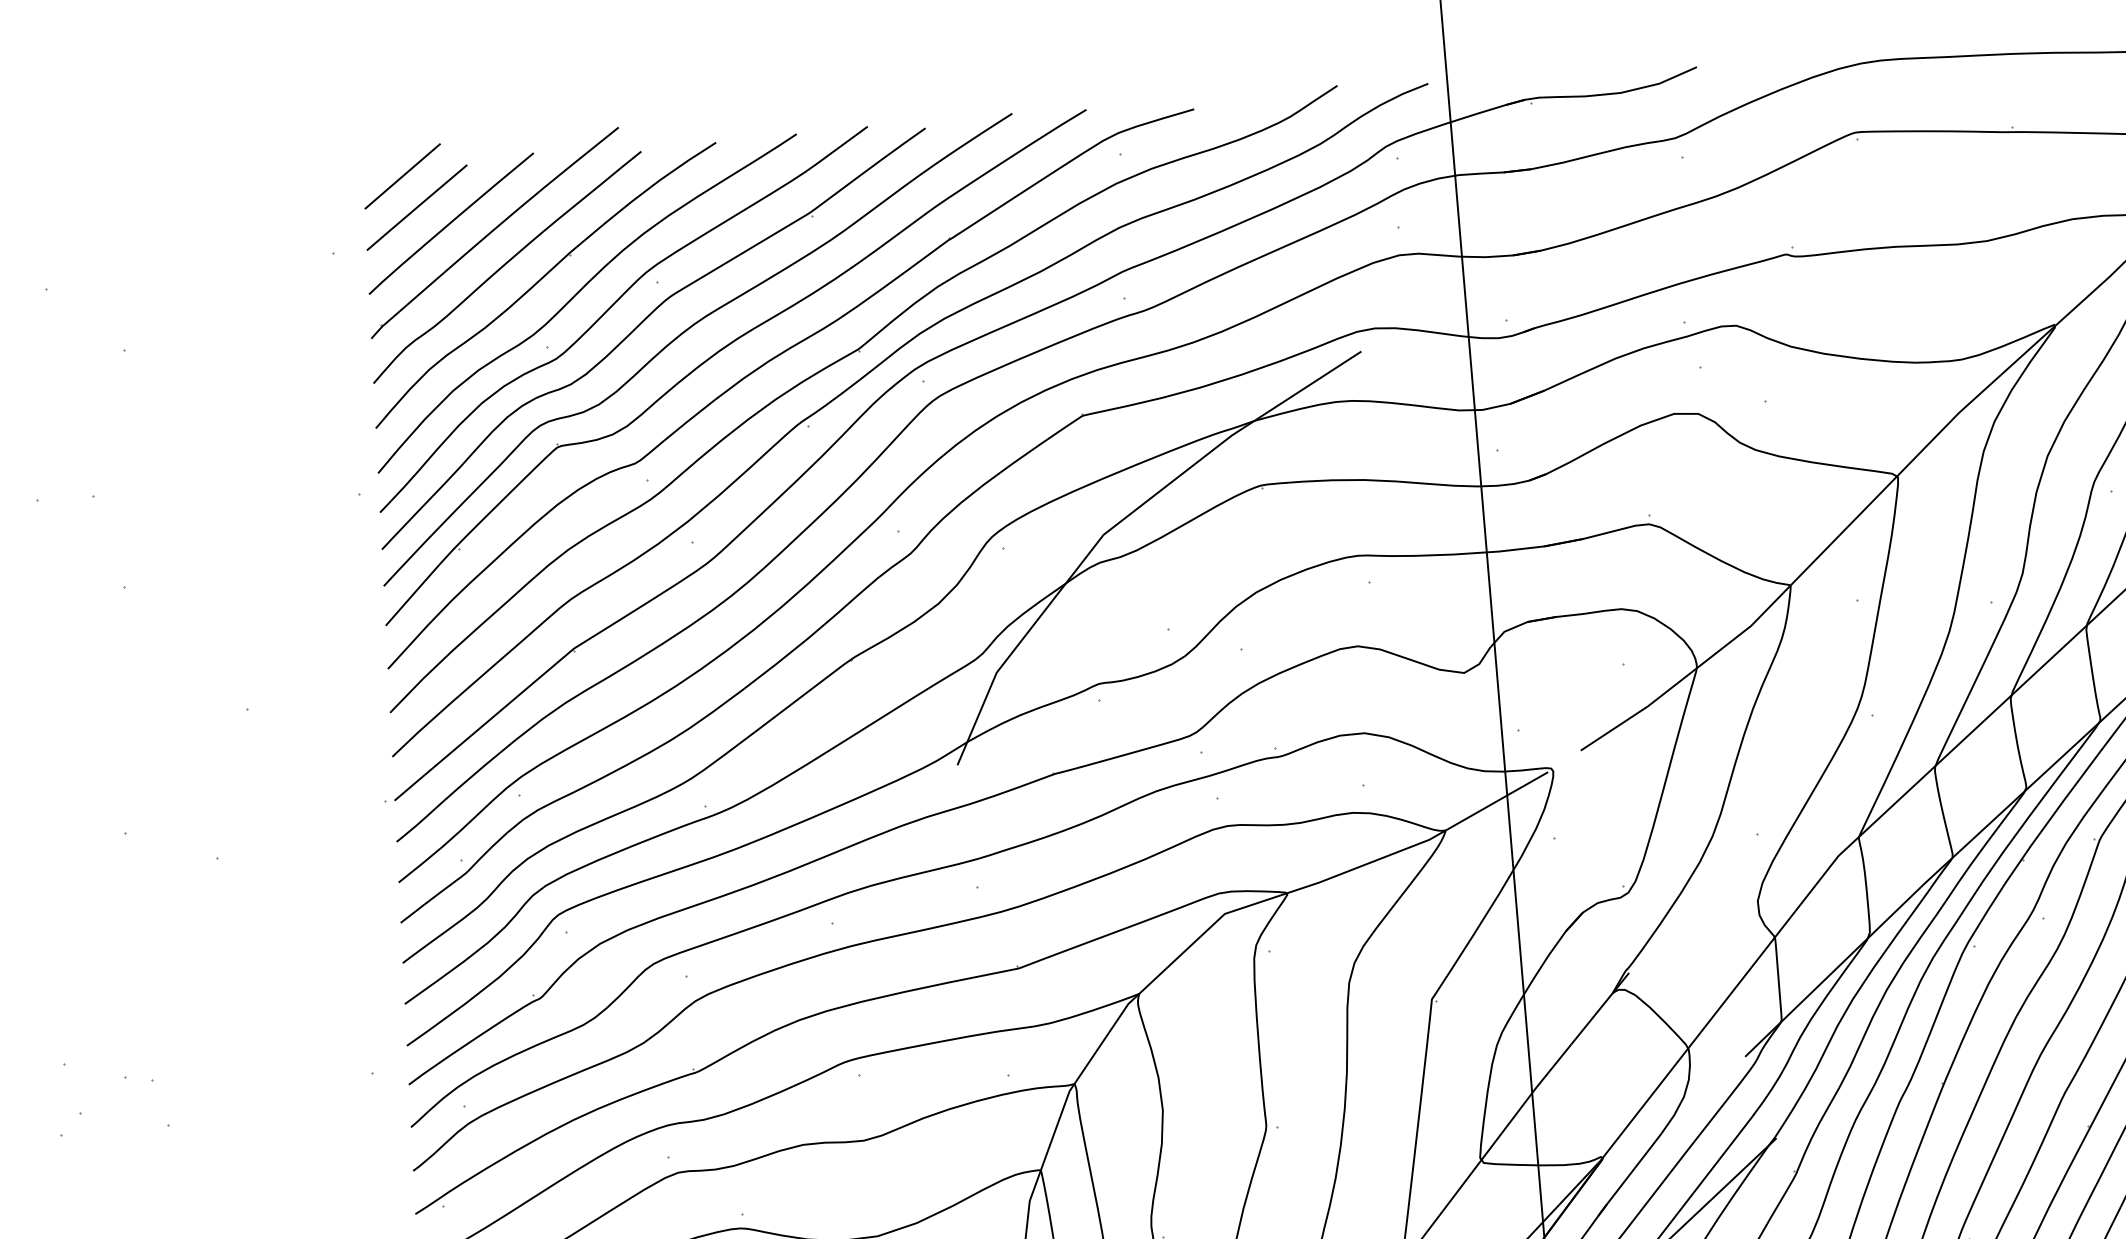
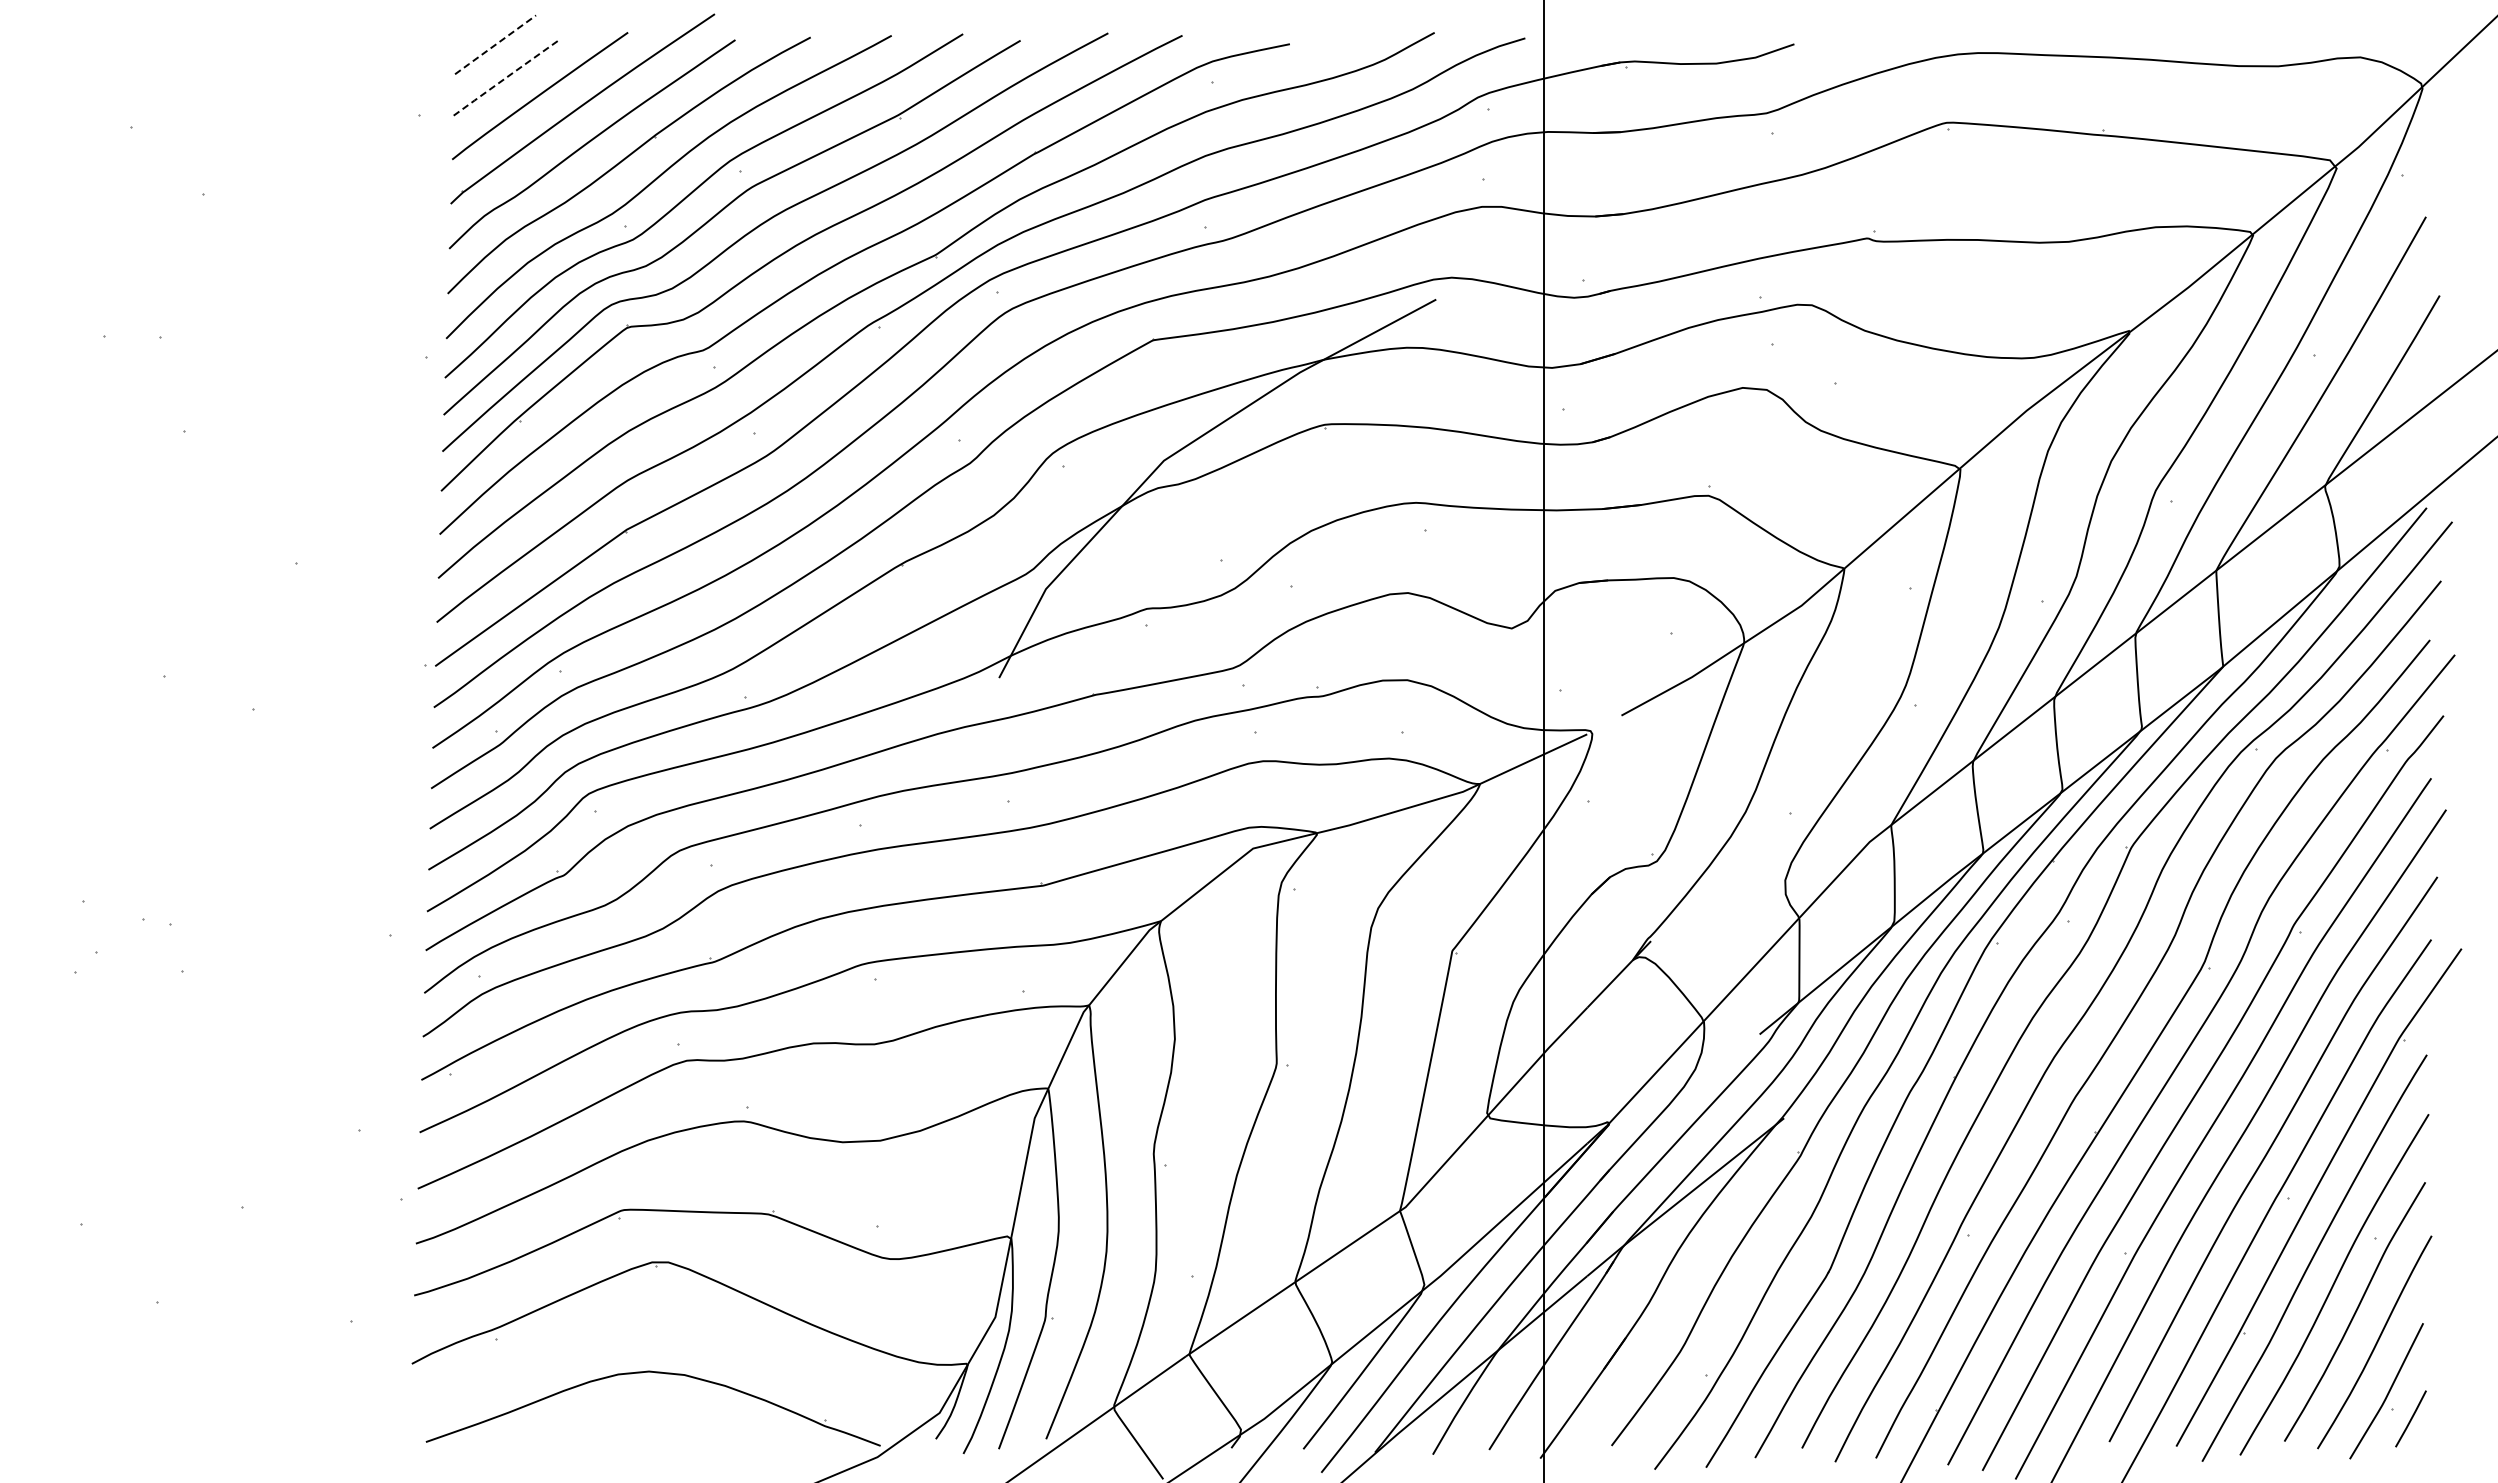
line: (401, 177) -> (494, 45), solid -> dashed
line: (417, 206) -> (507, 76), solid -> dashed

